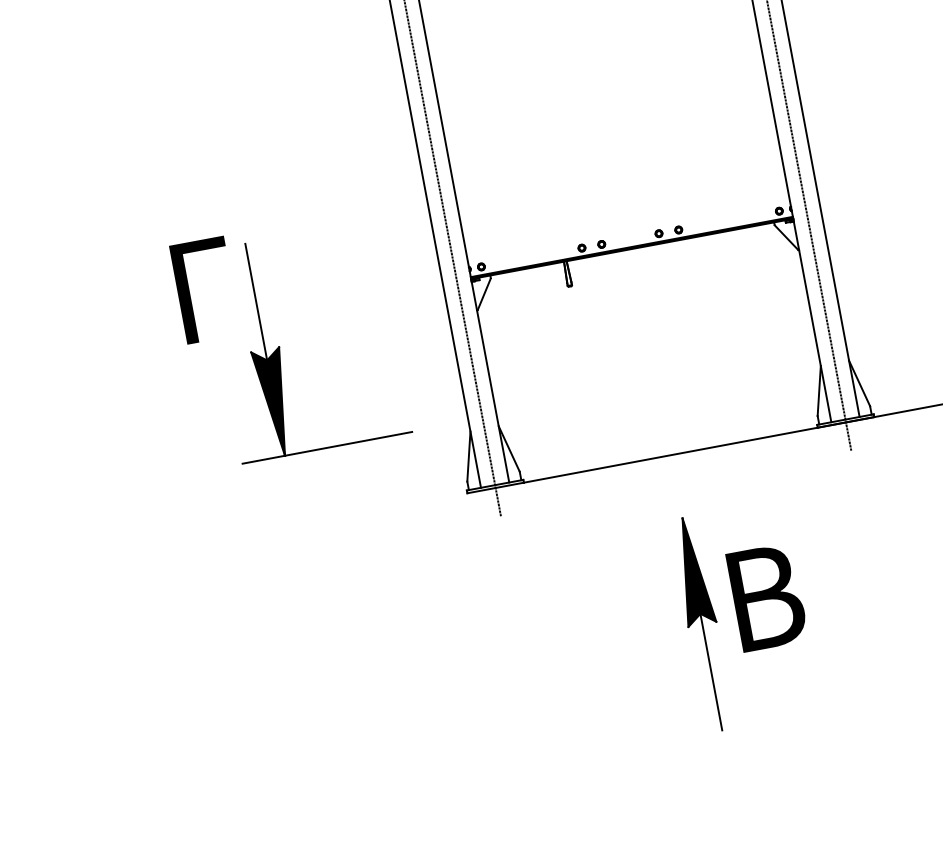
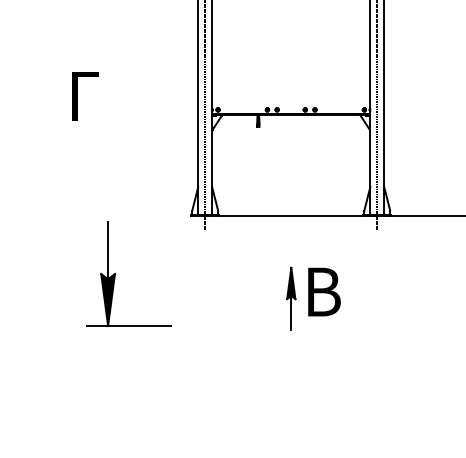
part: (280, 345) -> (115, 273), moved
part: (702, 622) -> (291, 298), size x0.6

